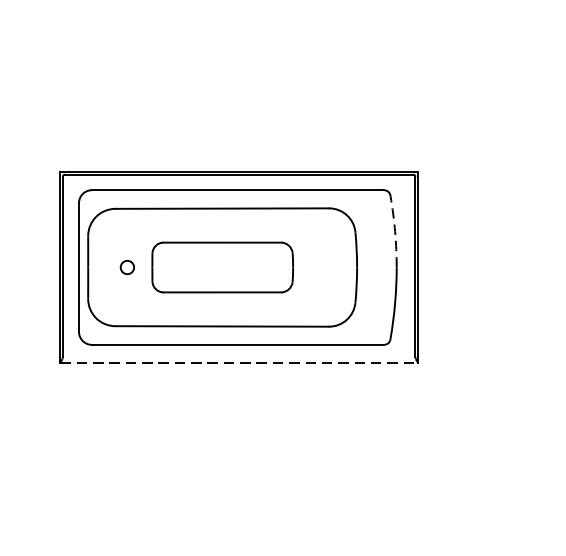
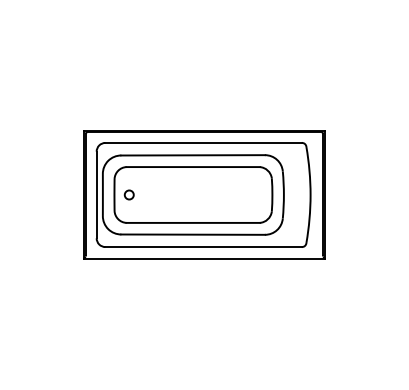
arc: (395, 231) -> (309, 170), dashed -> solid
part: (222, 266) -> (193, 194), size x1.67
line: (239, 363) -> (204, 259), dashed -> solid

